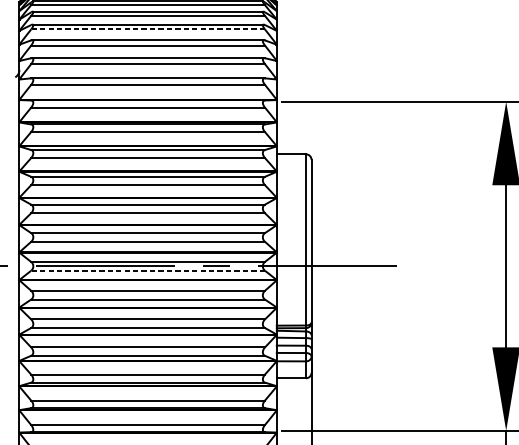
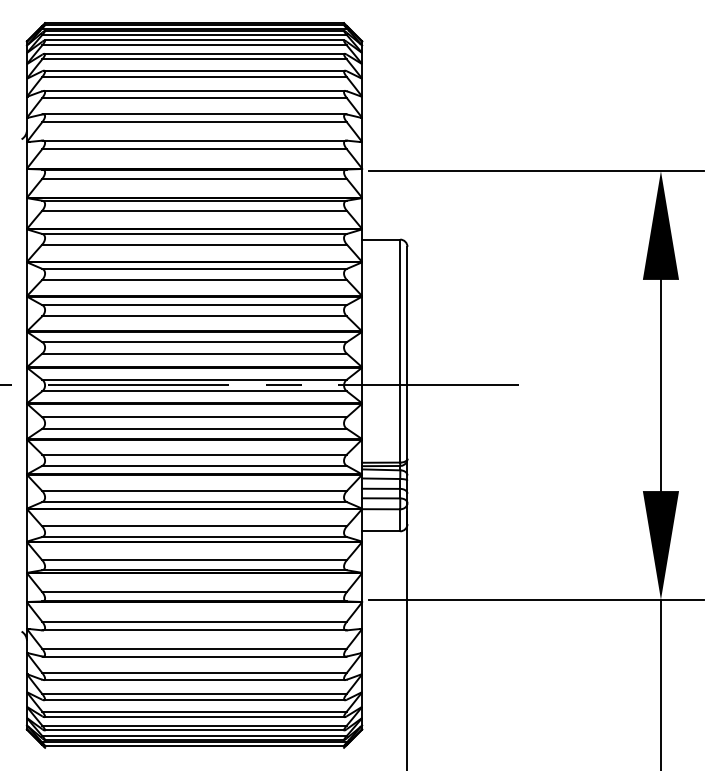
line: (148, 29) -> (194, 76), dashed -> solid
line: (148, 270) -> (194, 391), dashed -> solid

